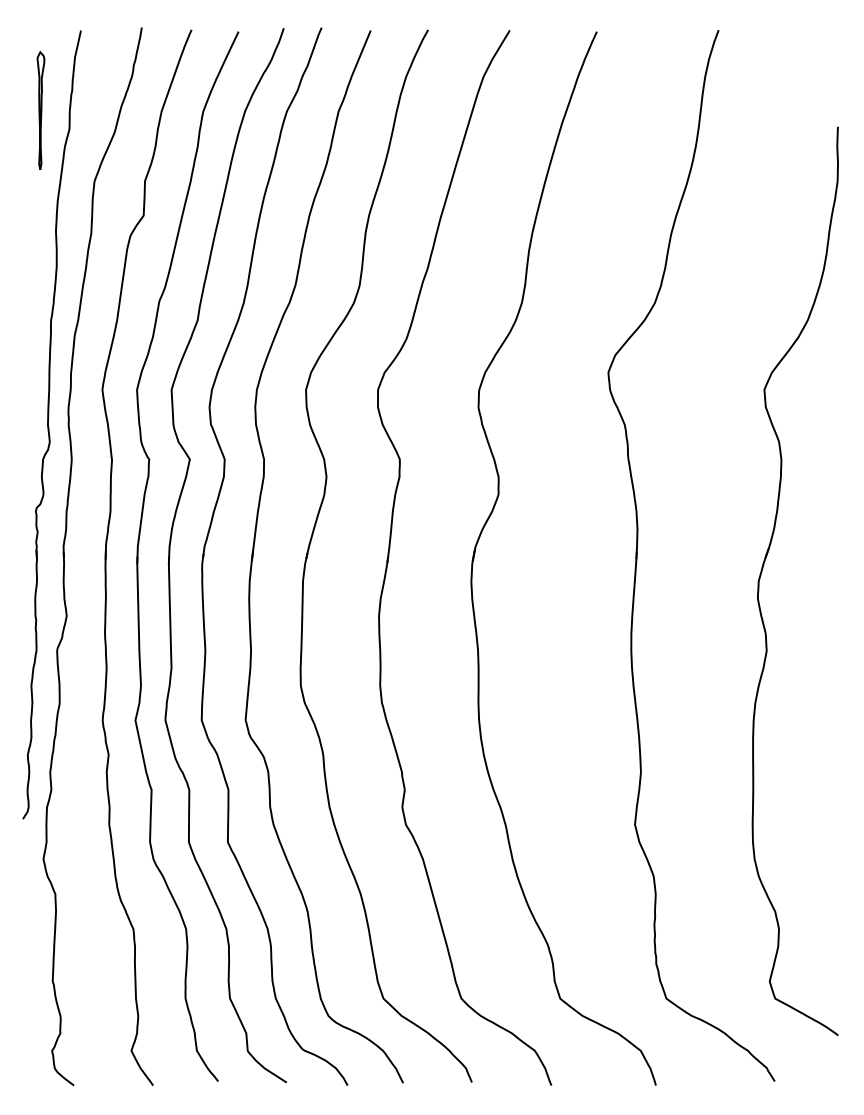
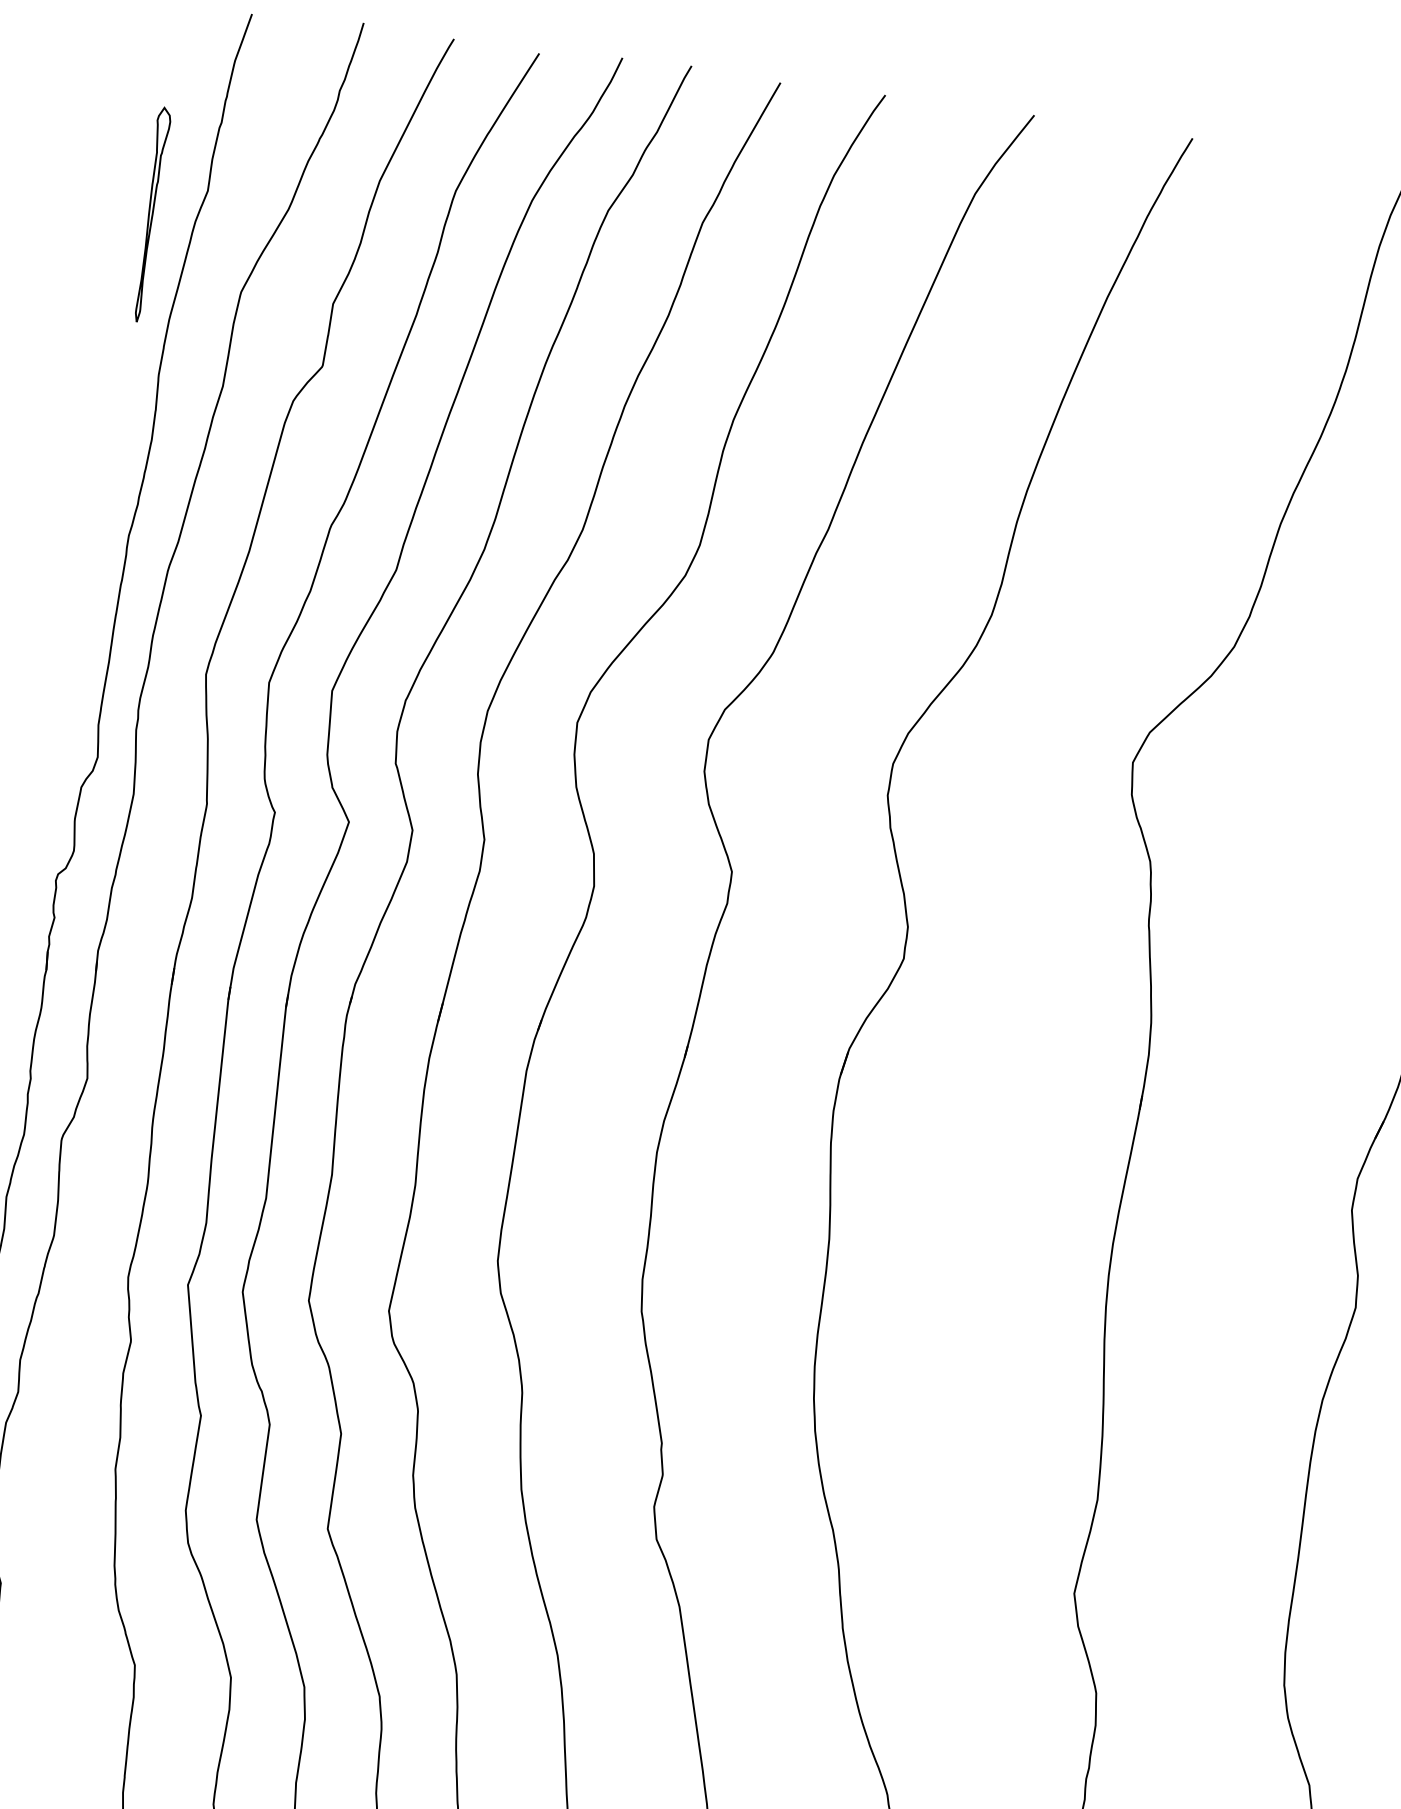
part: (40, 109) -> (151, 212), moved

